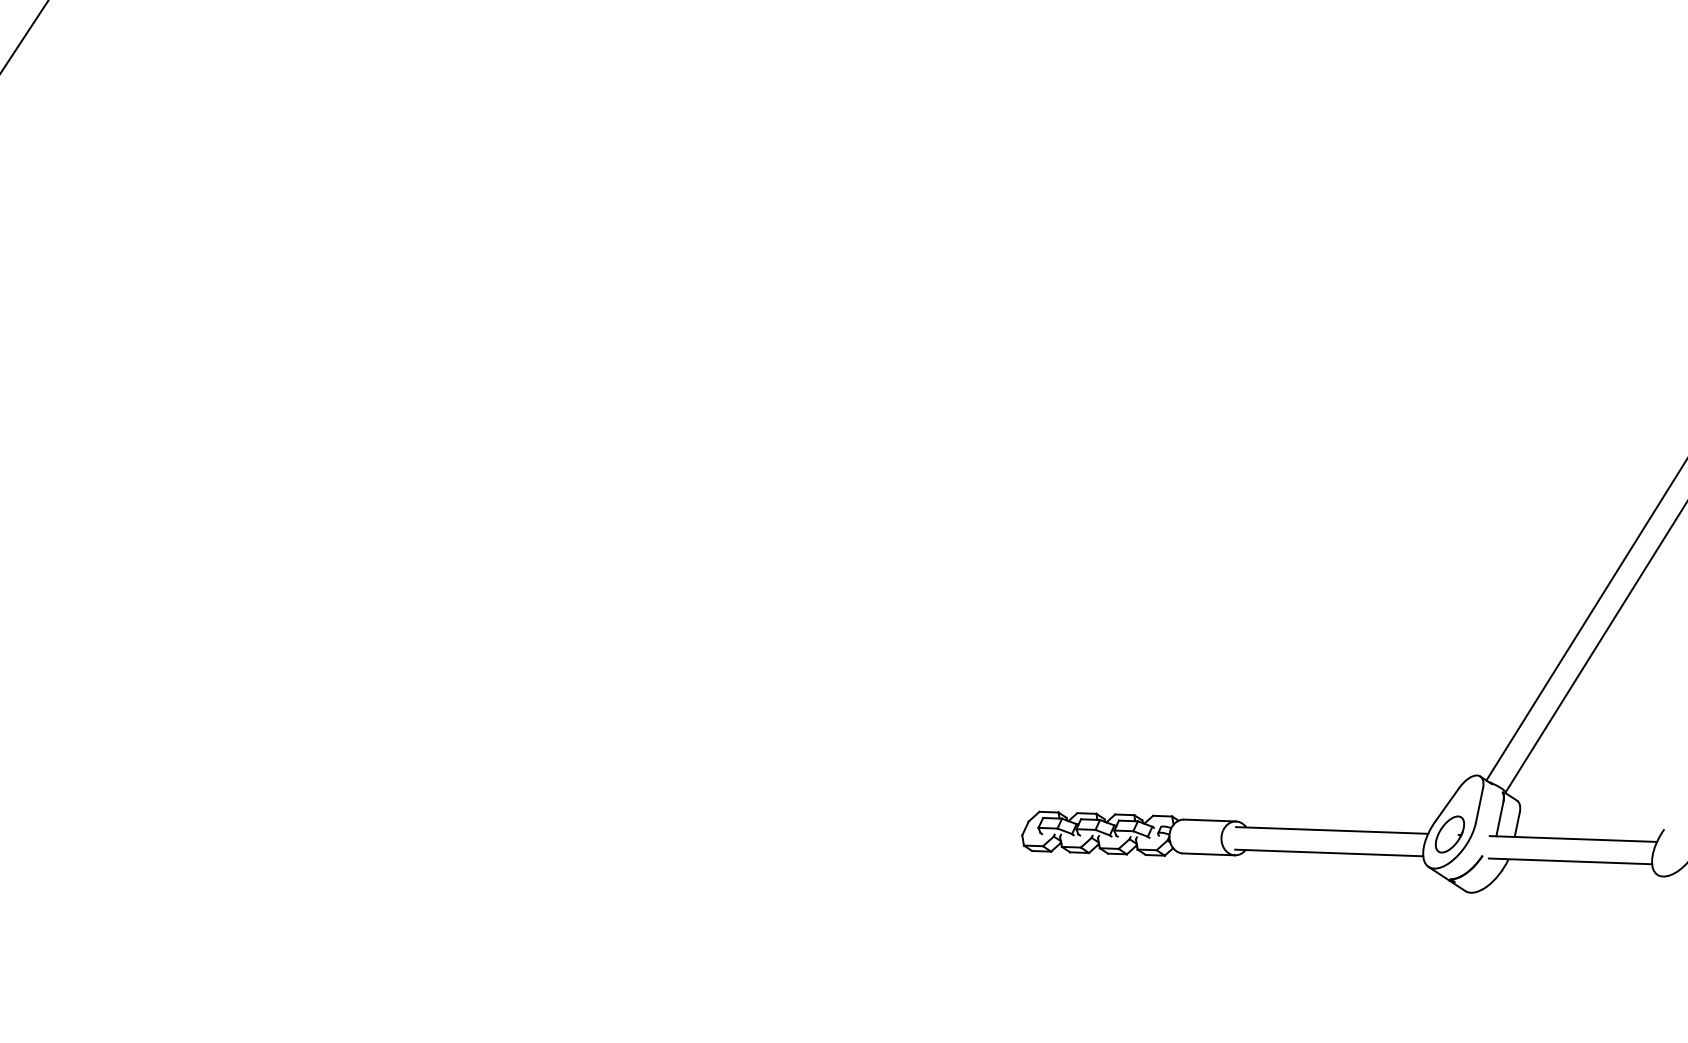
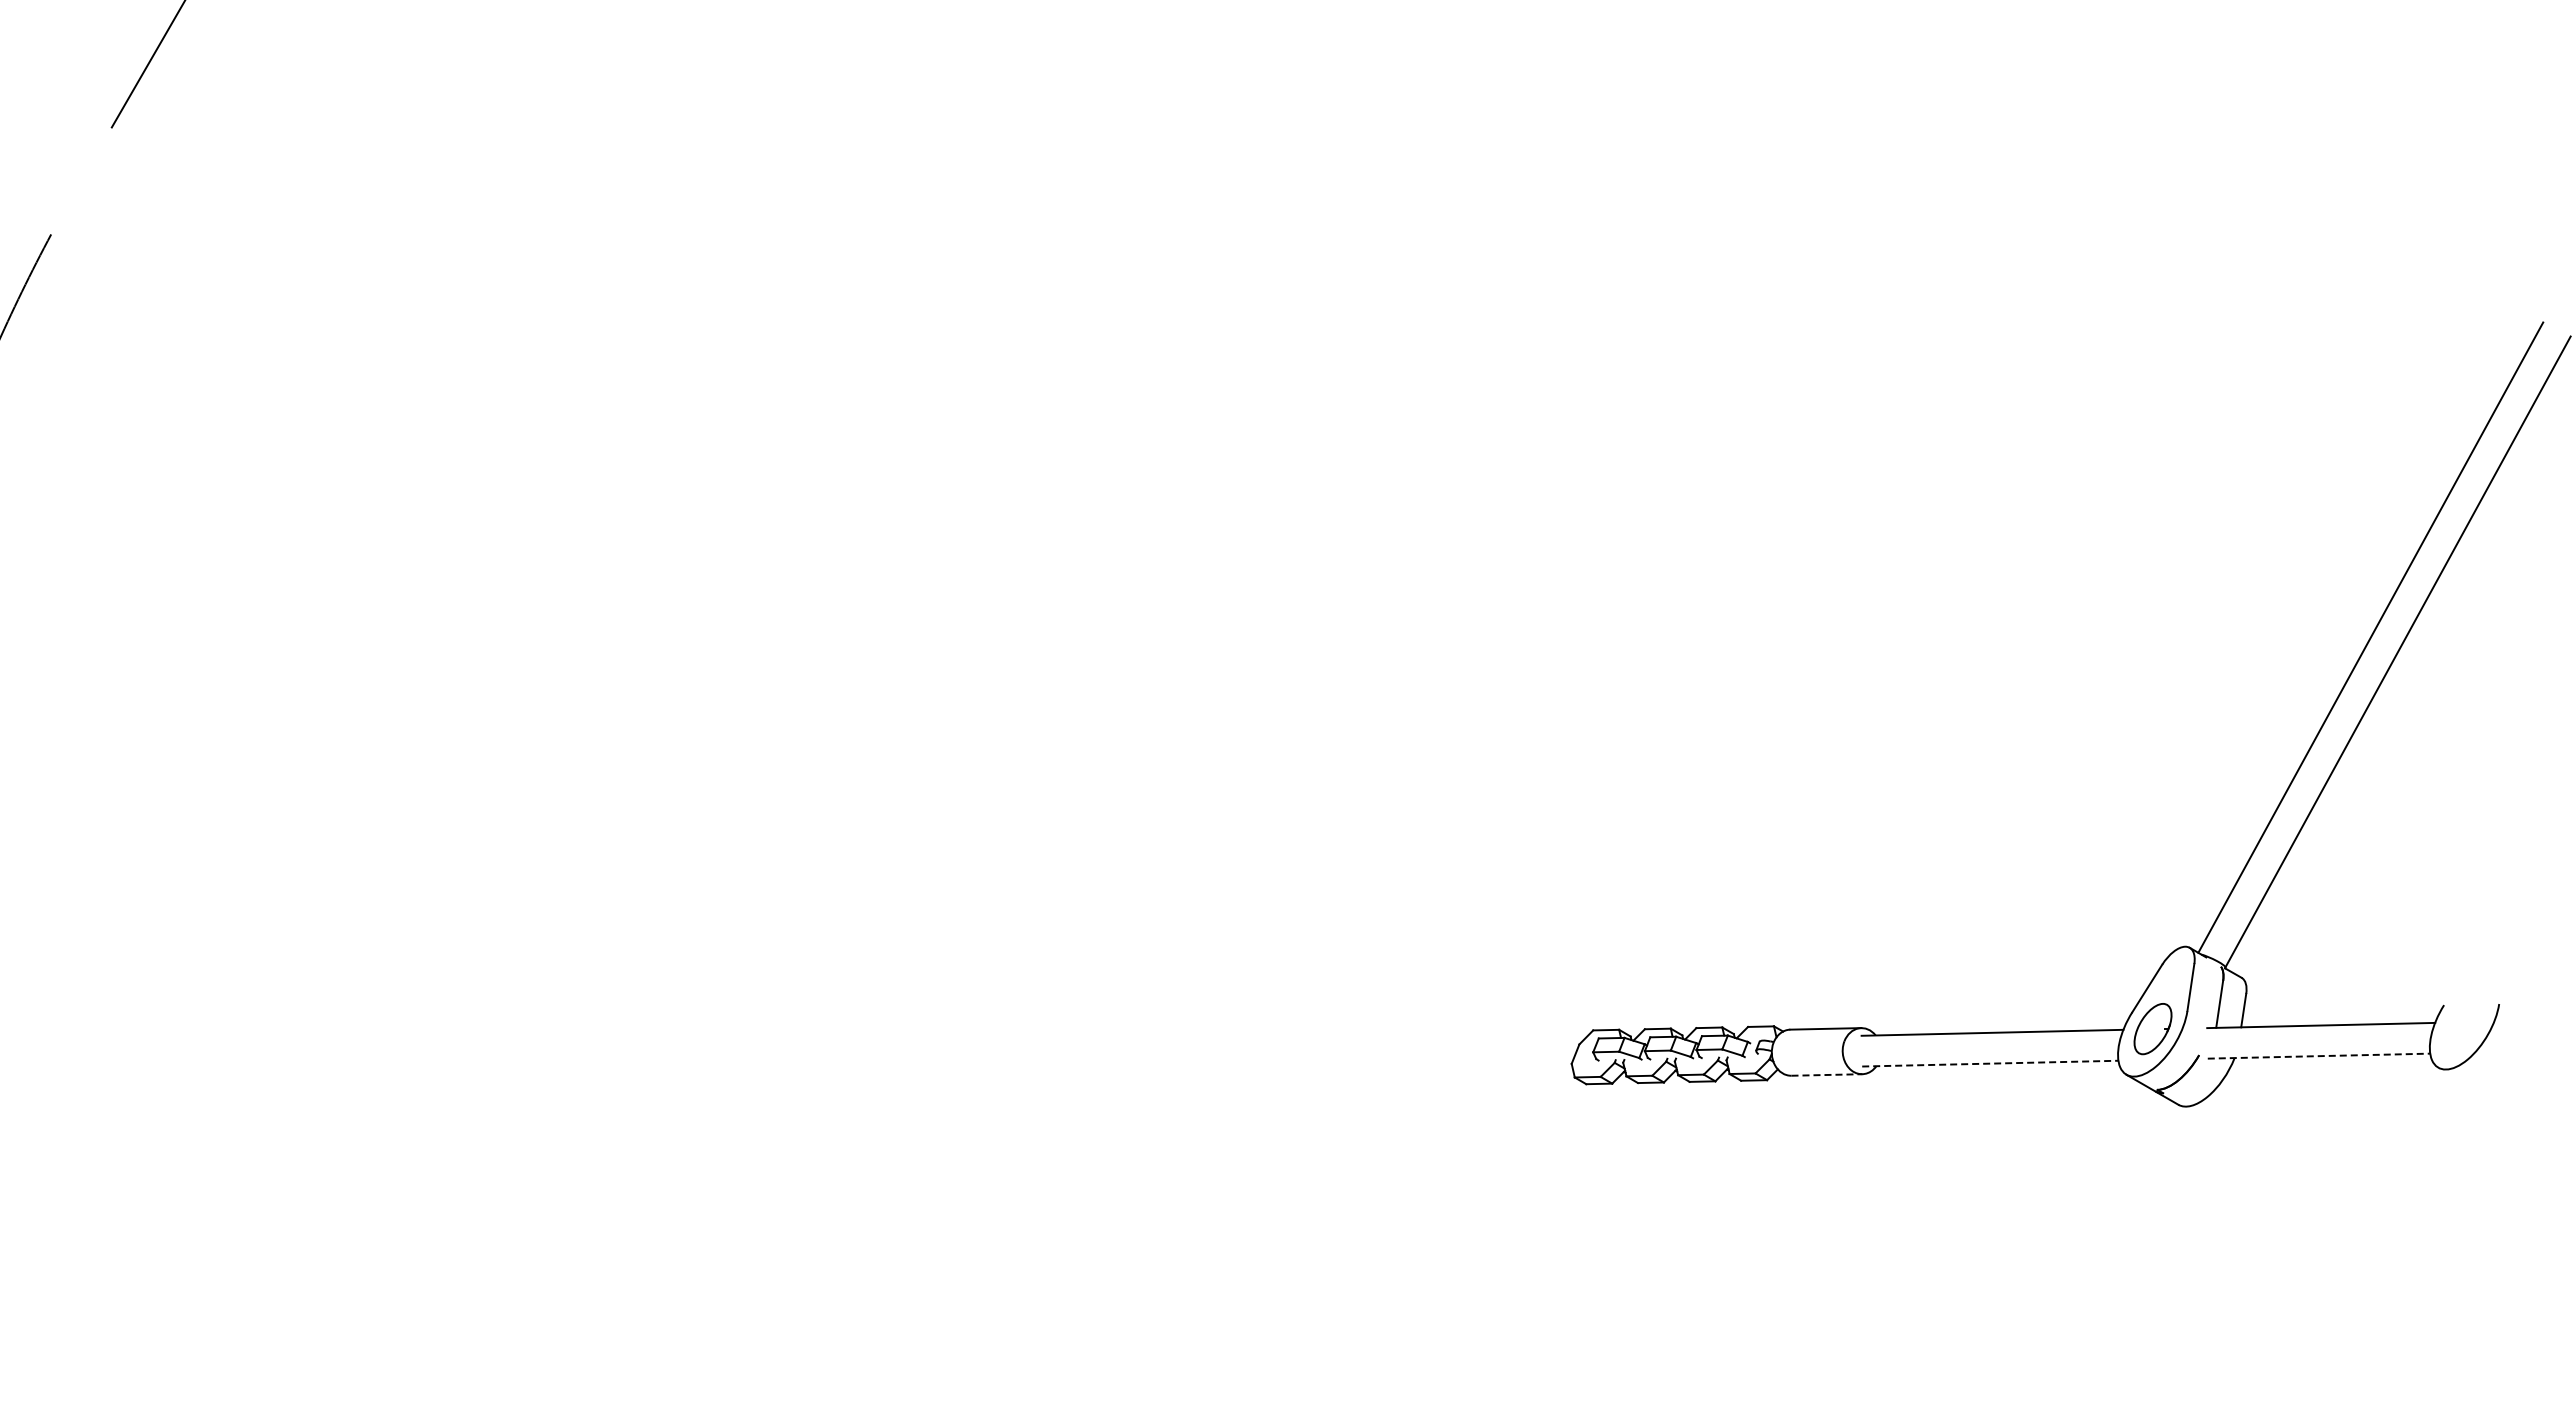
line: (1329, 852) -> (1990, 1063), solid -> dashed
line: (1209, 854) -> (1827, 1074), solid -> dashed
line: (1570, 861) -> (2319, 1056), solid -> dashed

